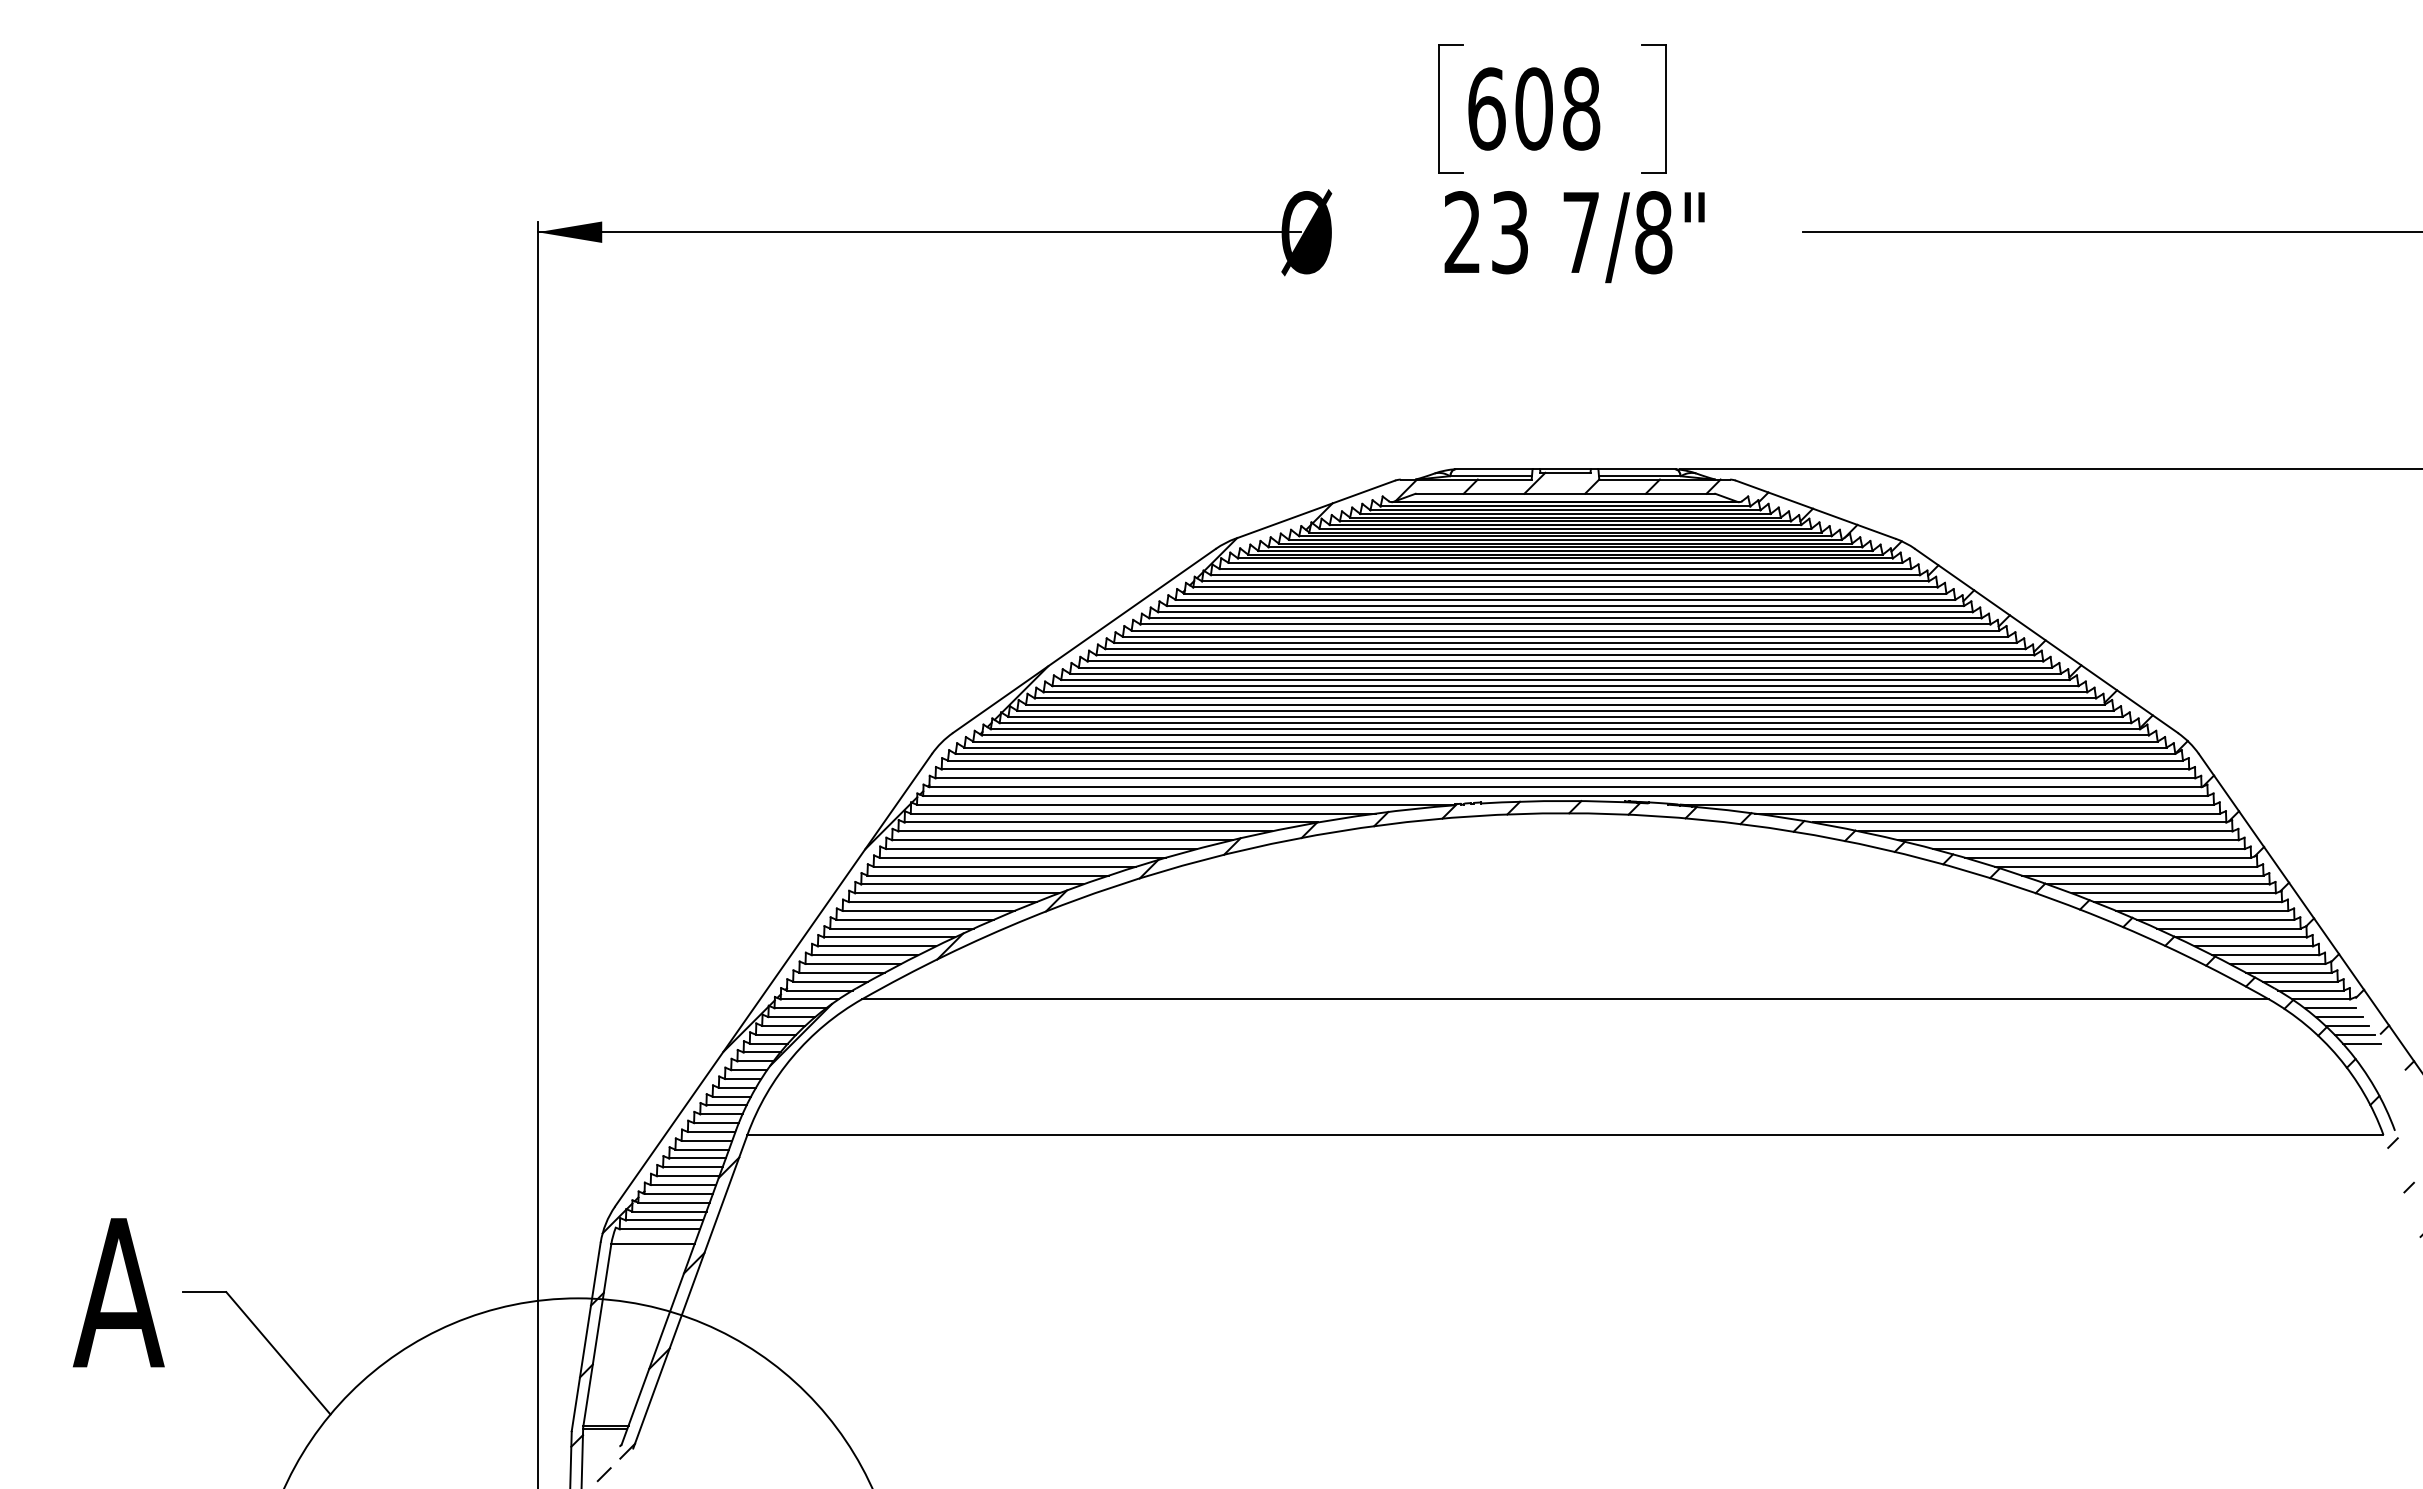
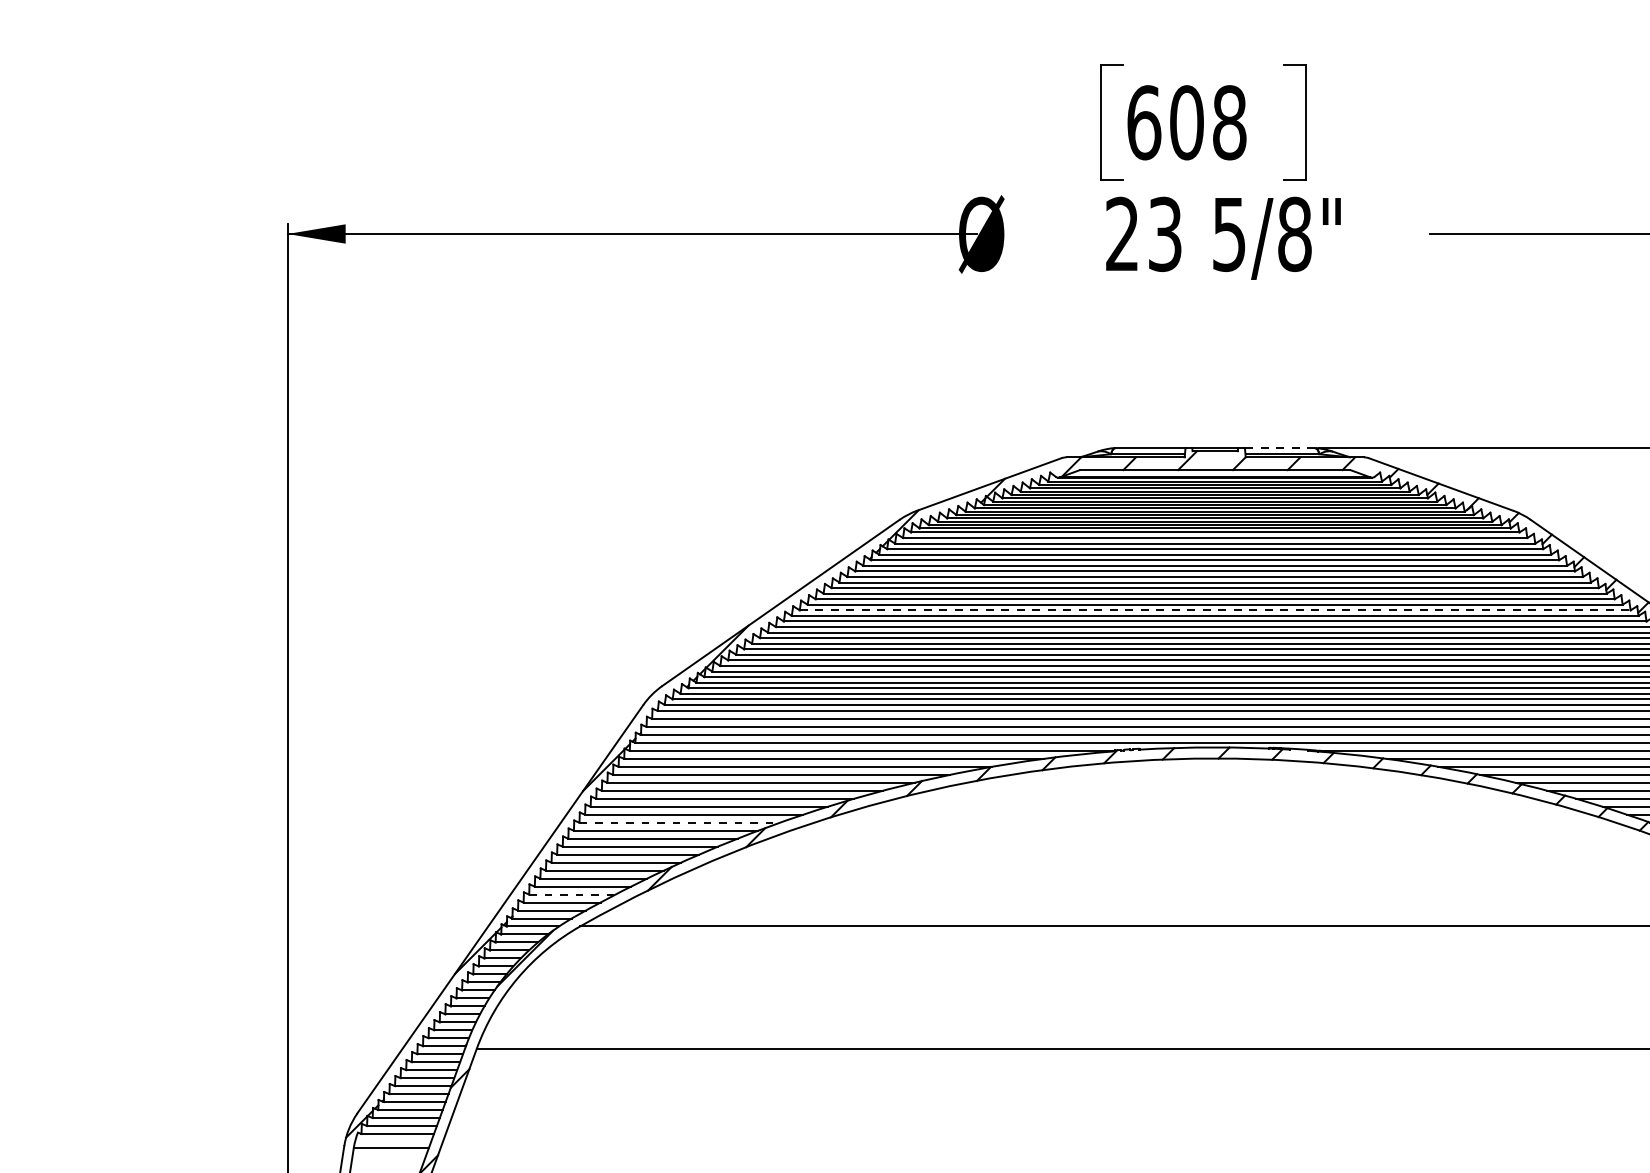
text: (1580, 233) -> (1228, 235), 7/8" -> 5/8"
line: (1637, 469) -> (1280, 448), solid -> dashed
line: (1565, 649) -> (1215, 610), solid -> dashed
line: (972, 884) -> (679, 822), solid -> dashed
line: (853, 963) -> (572, 894), solid -> dashed

